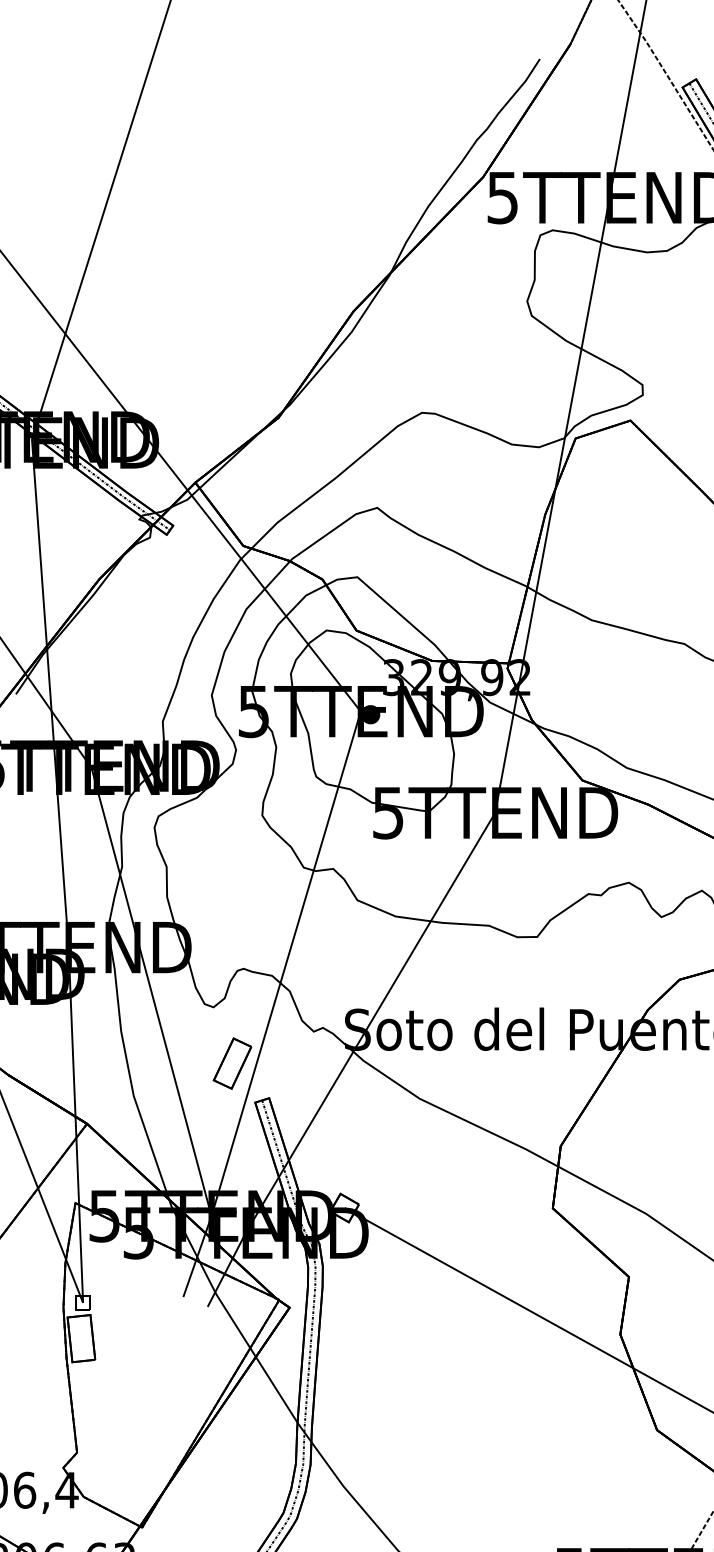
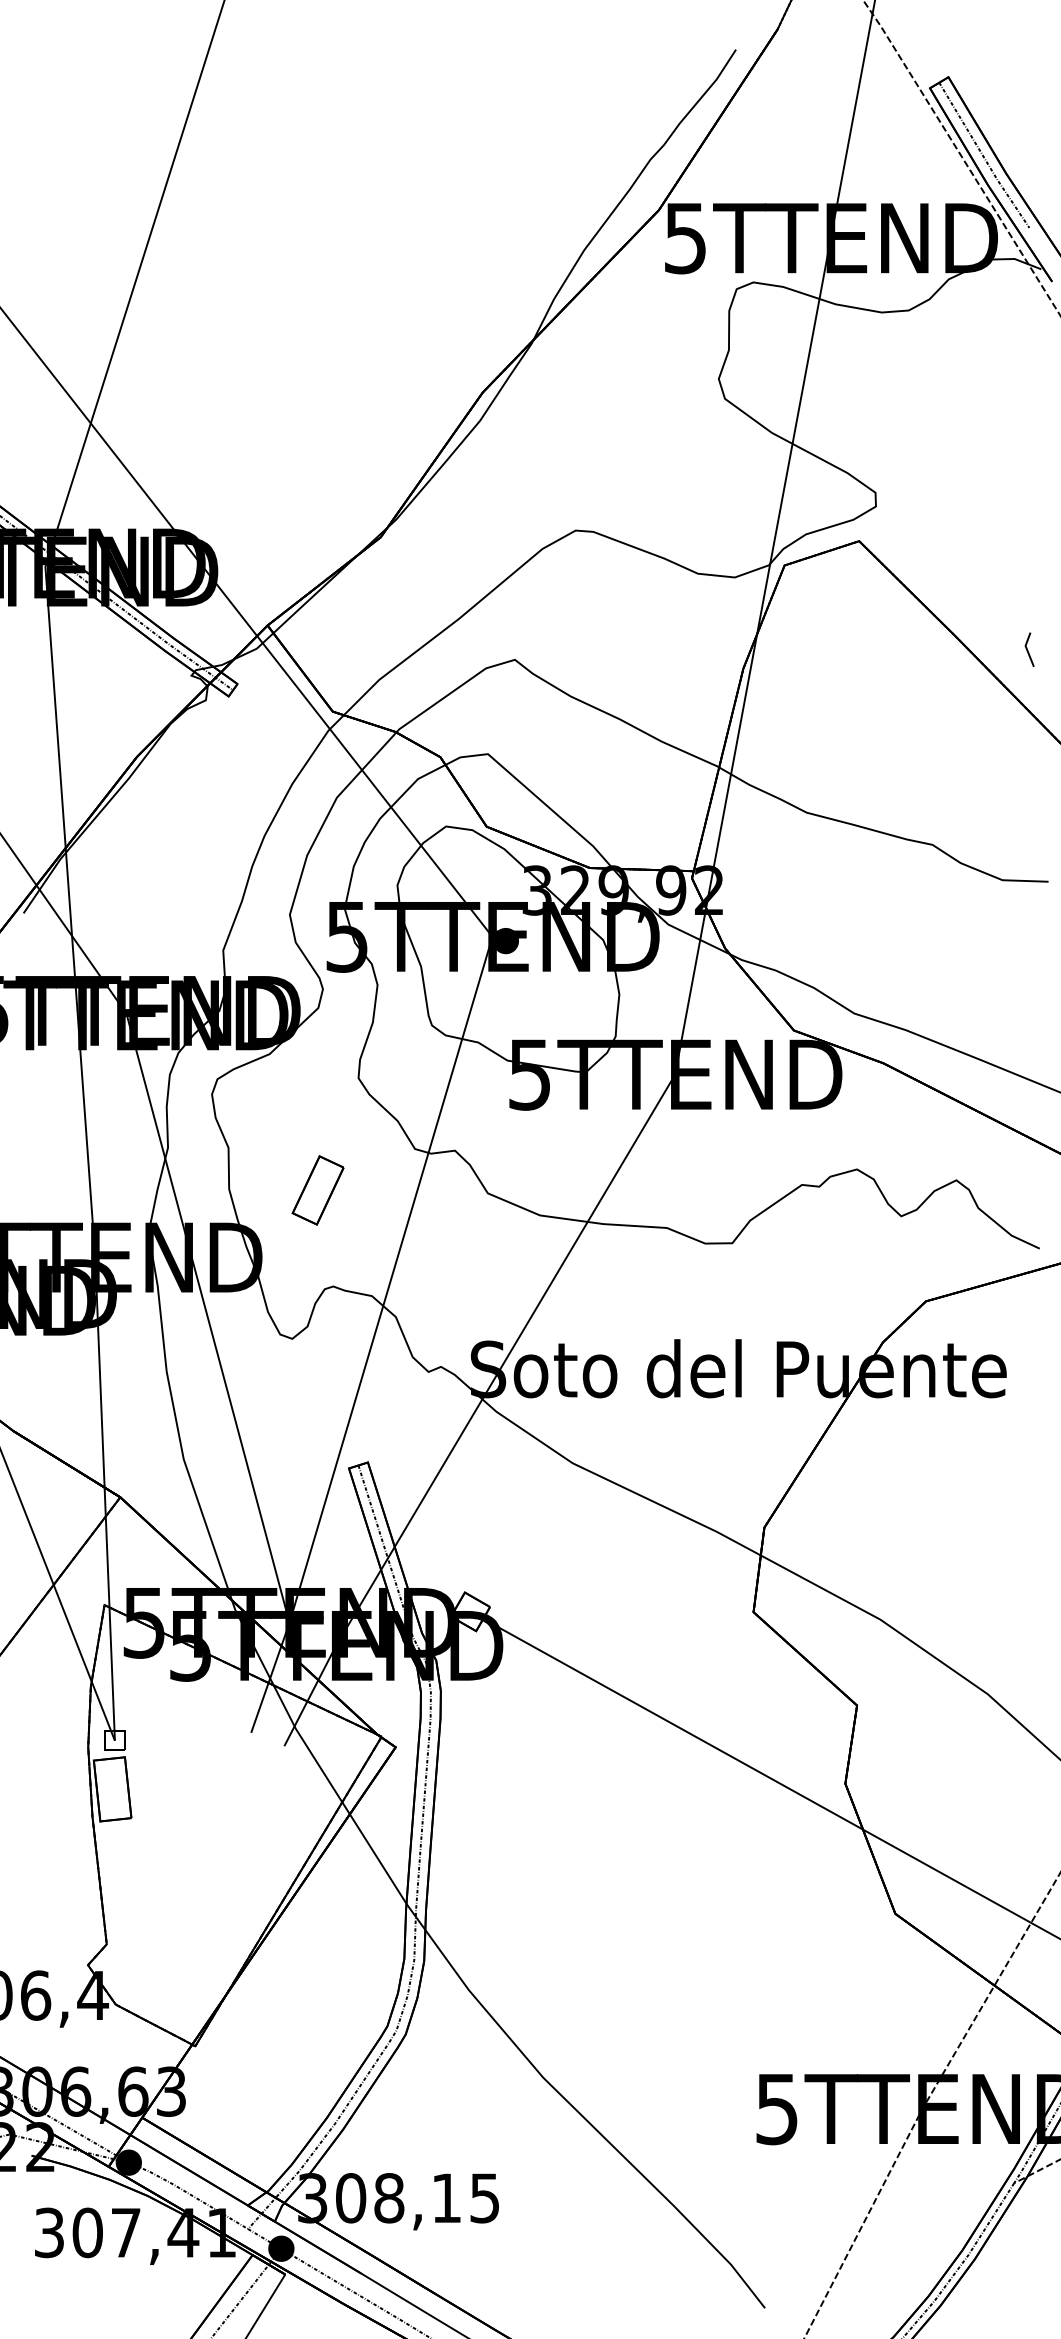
part: (232, 1063) -> (317, 1190), moved

